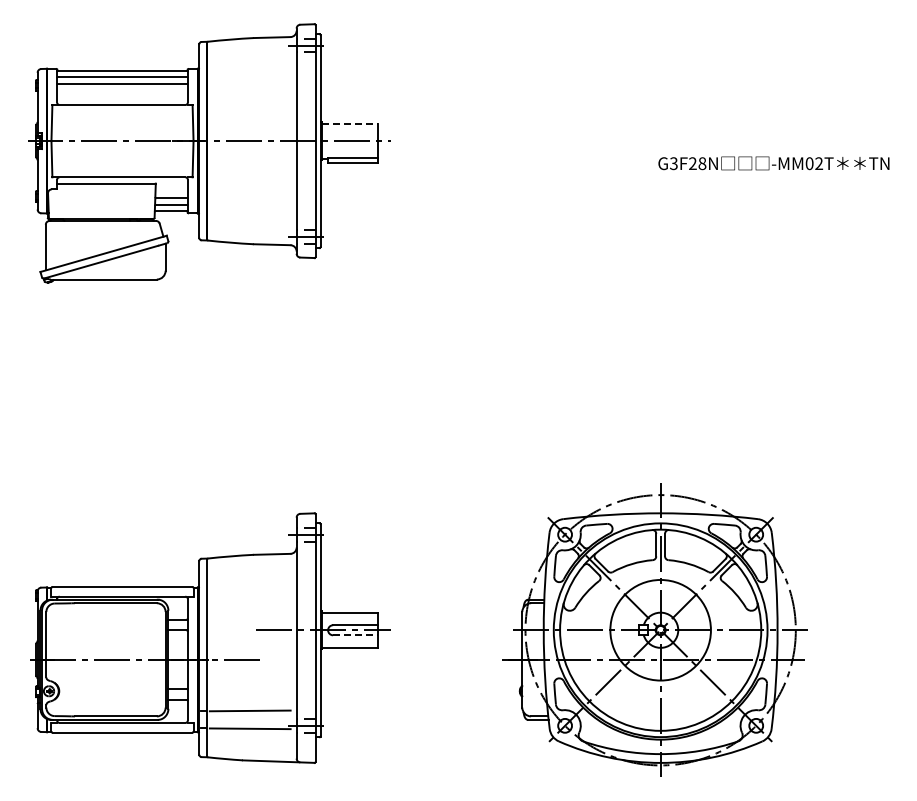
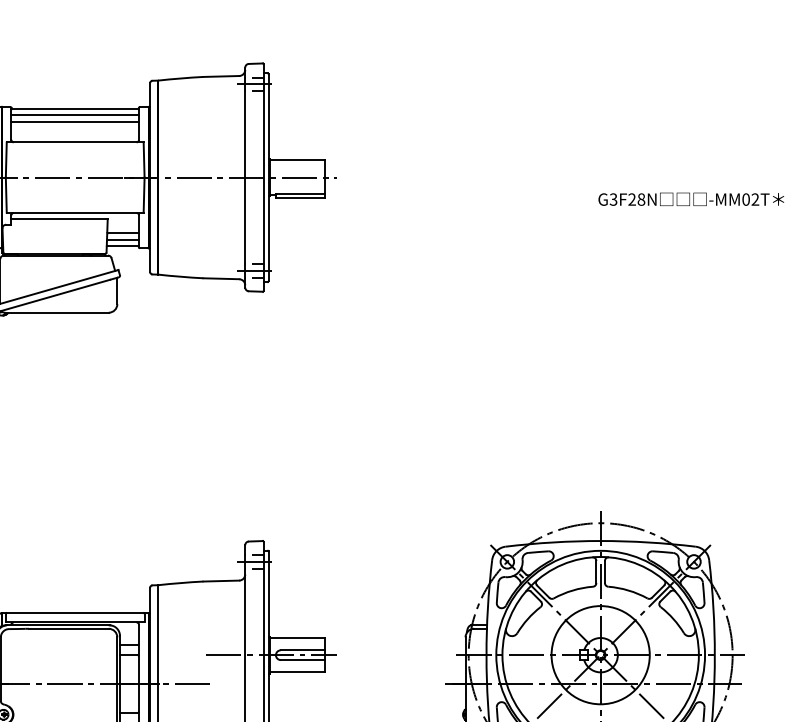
line: (350, 123) -> (297, 160), dashed -> solid
line: (355, 635) -> (302, 660), dashed -> solid

